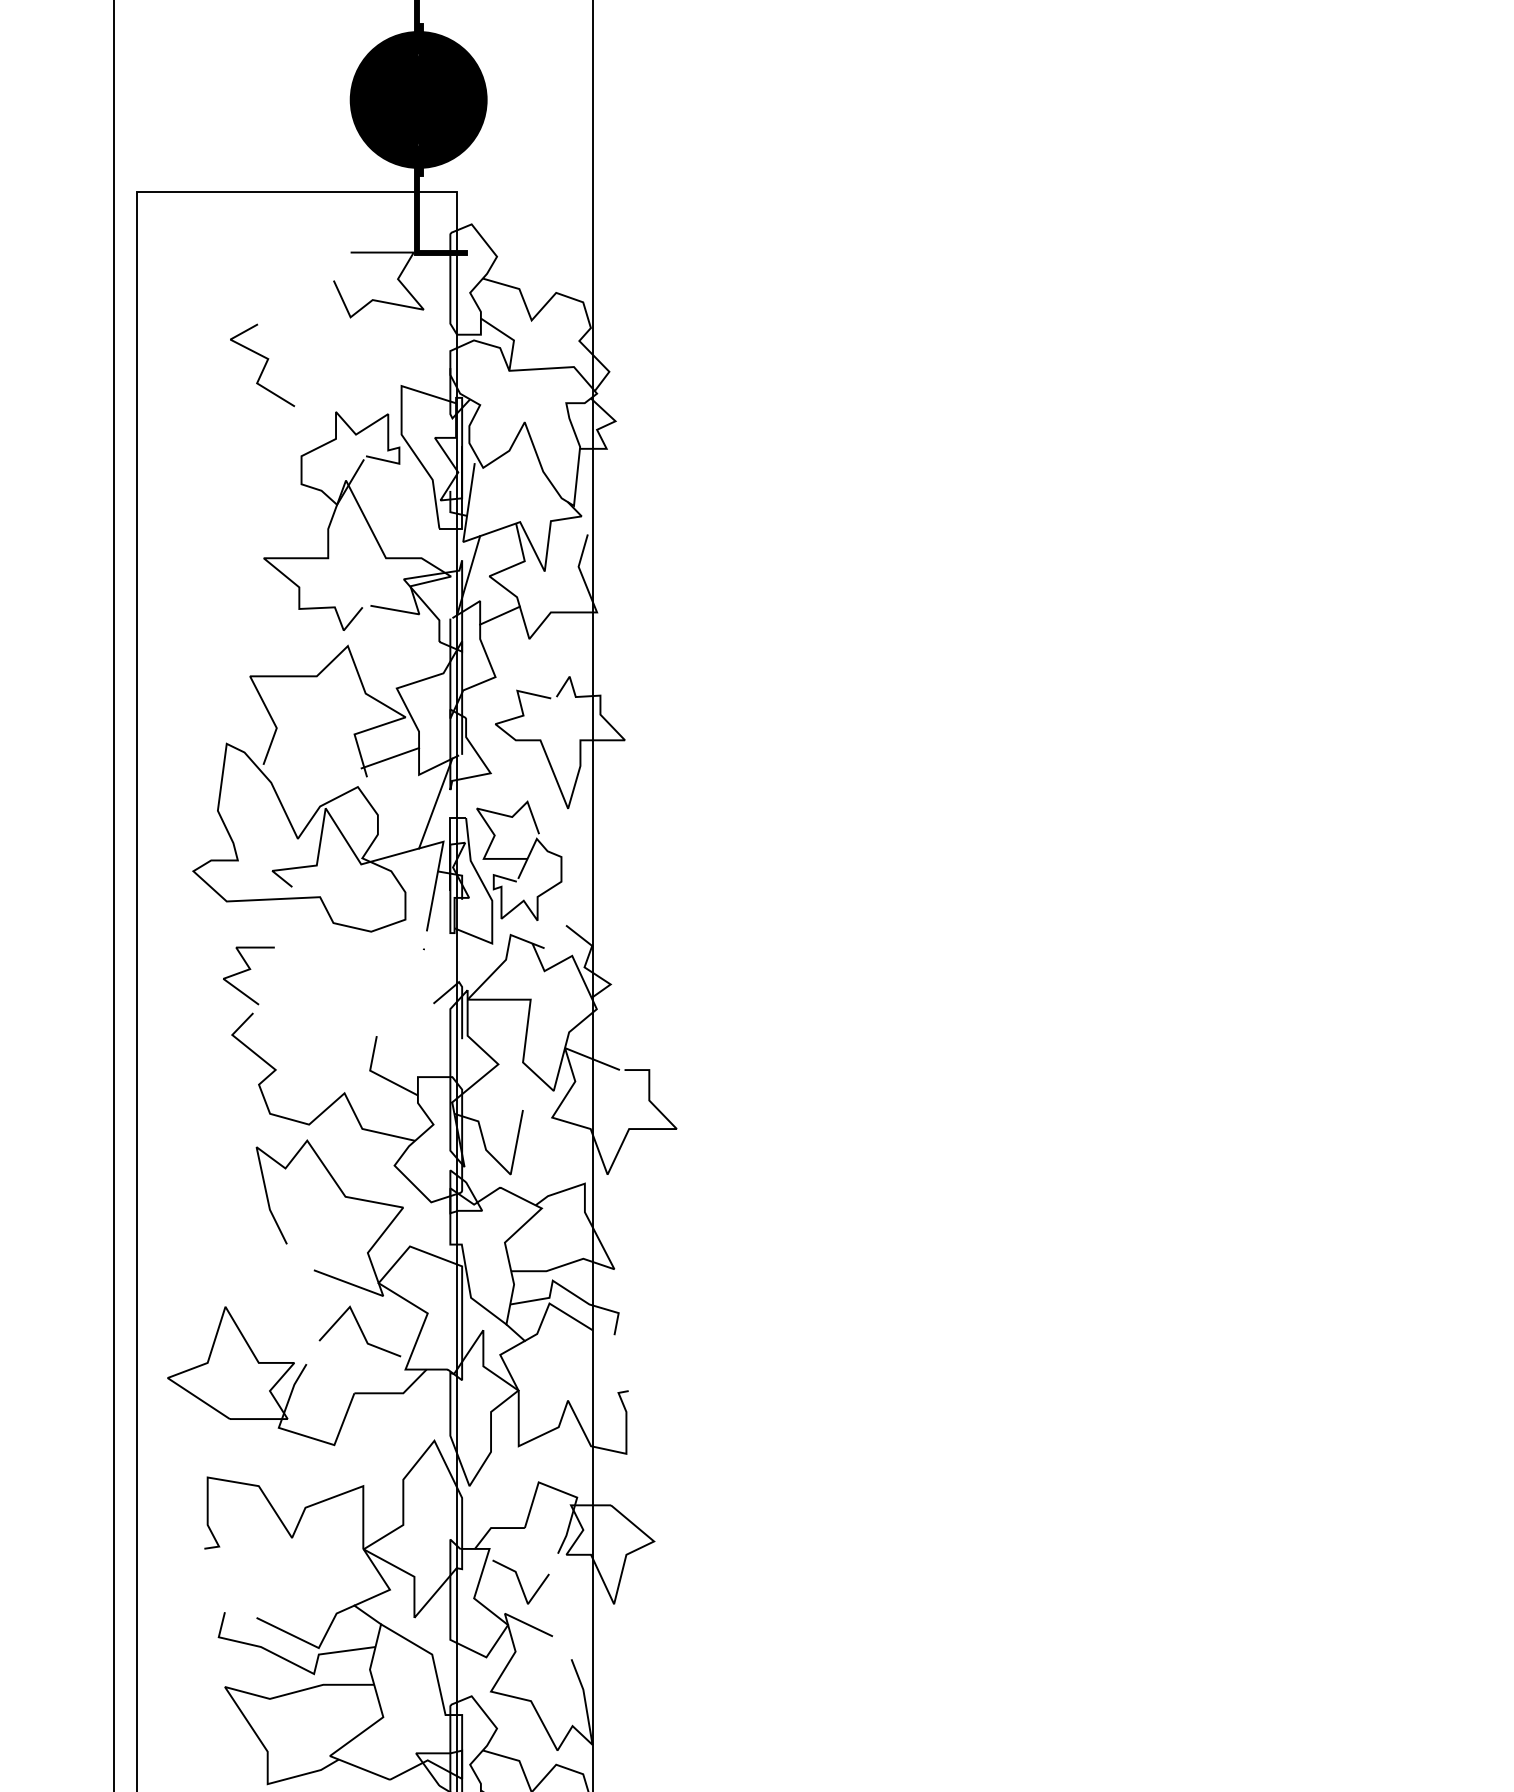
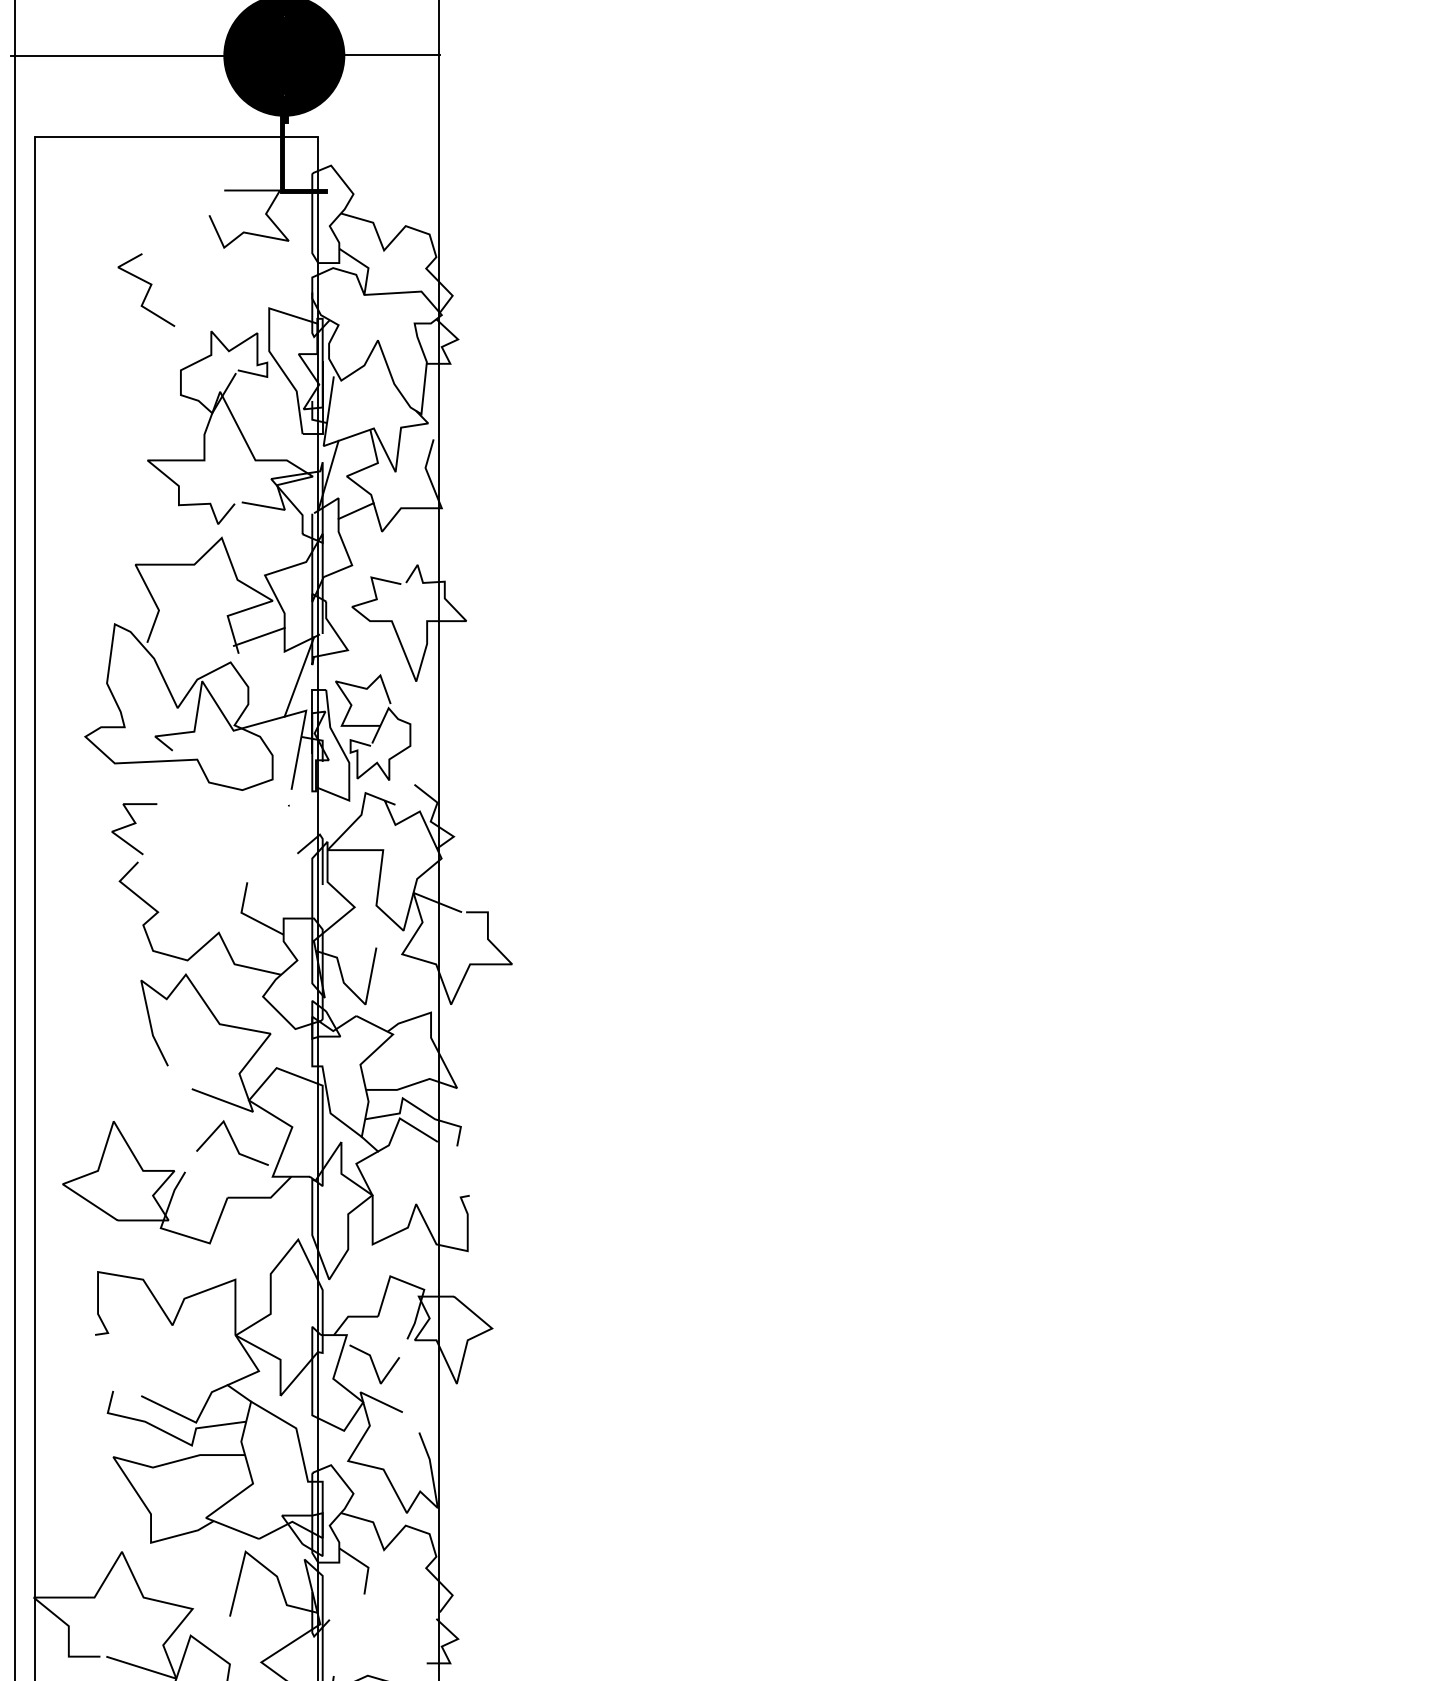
line: (540, 98) -> (391, 54), added
line: (229, 99) -> (117, 55), added

